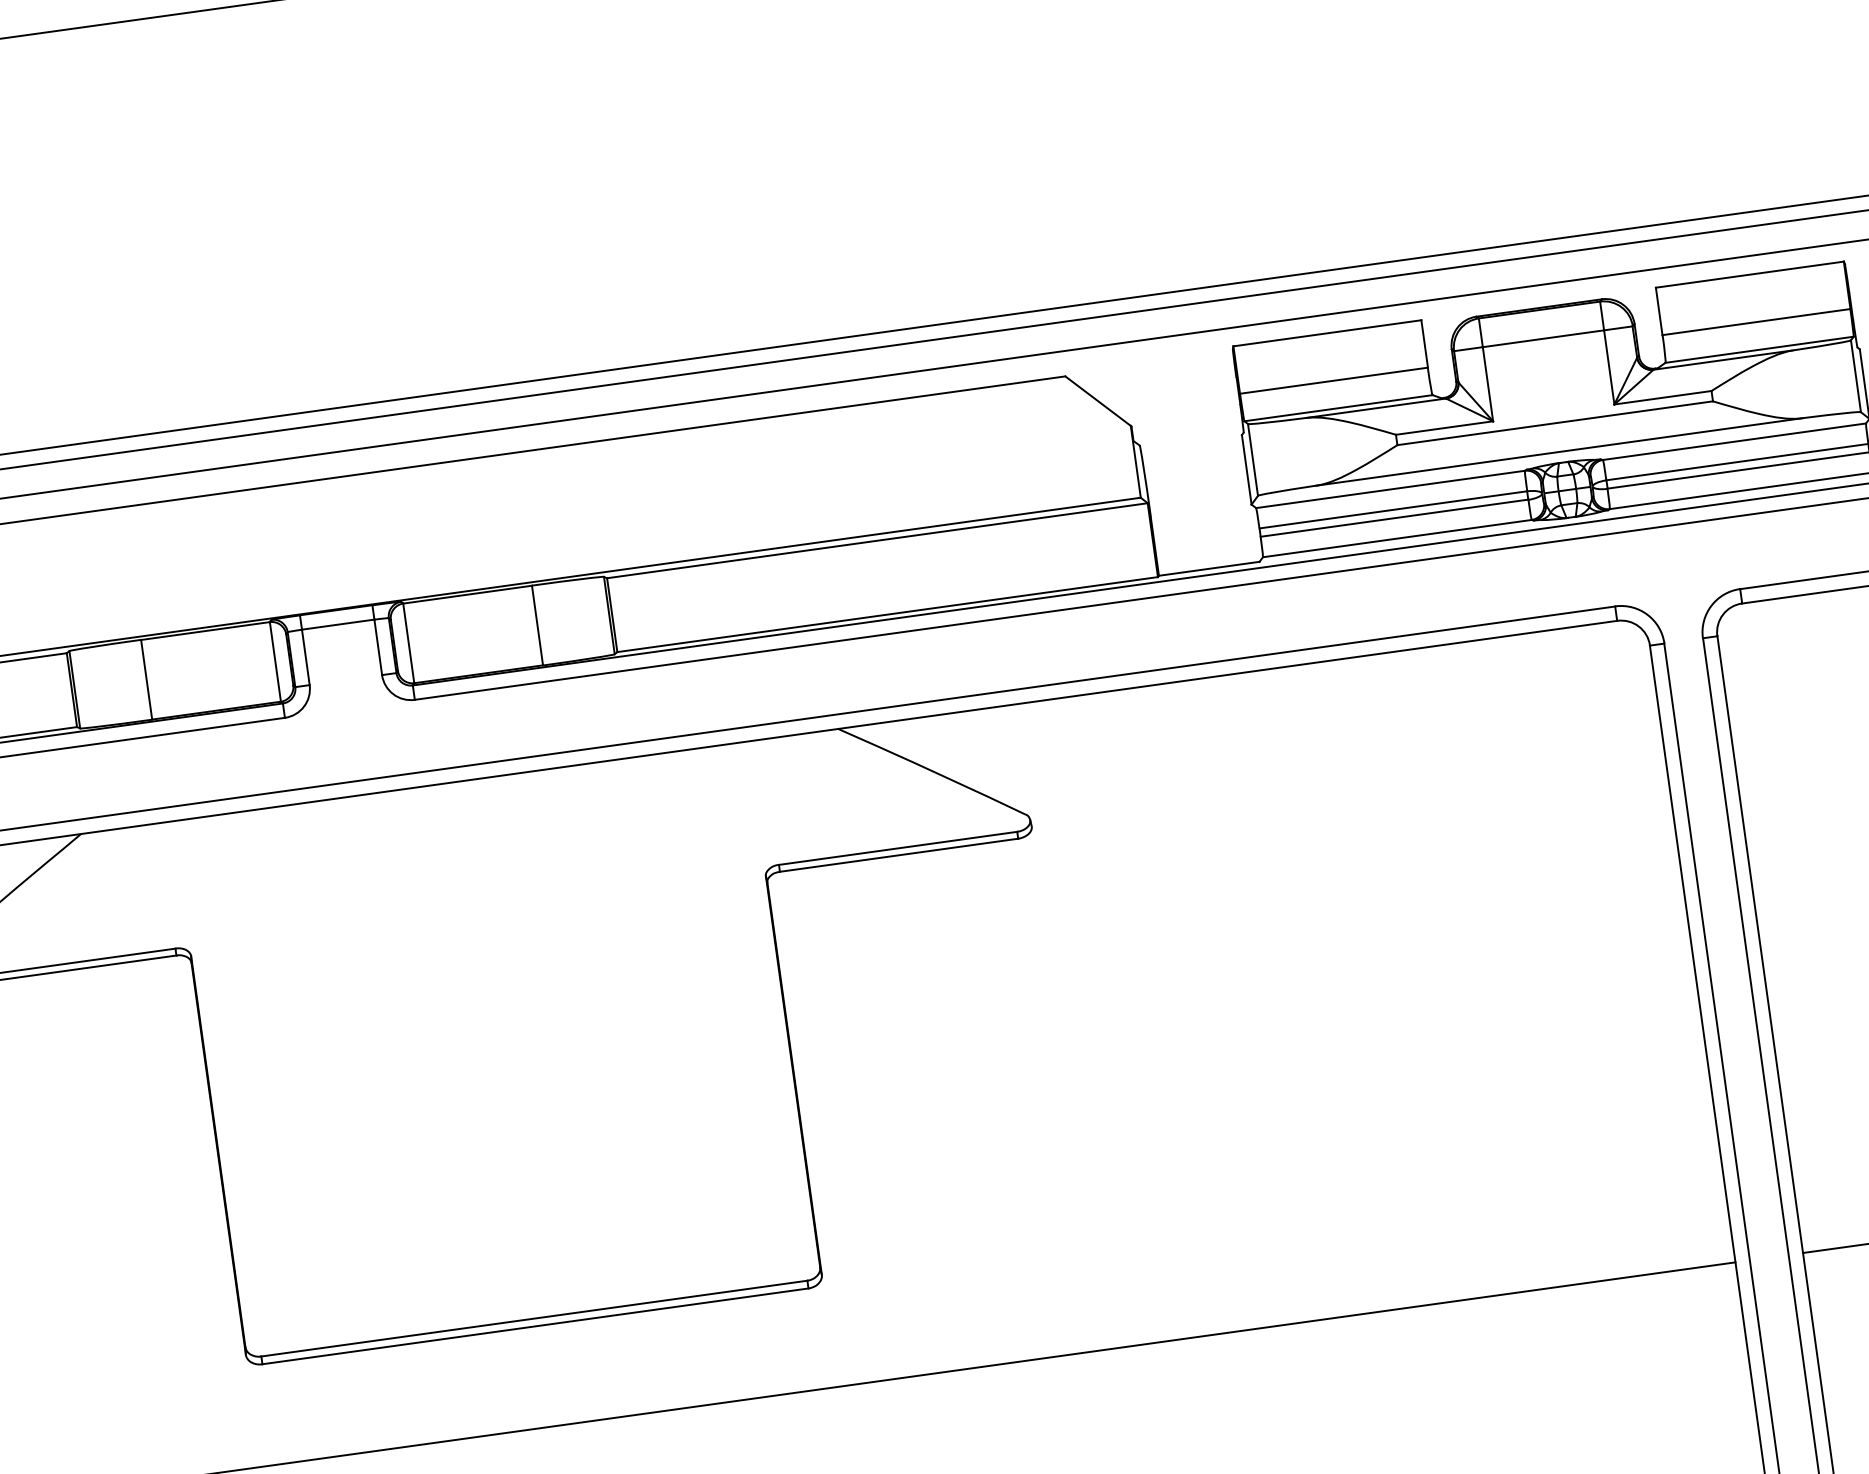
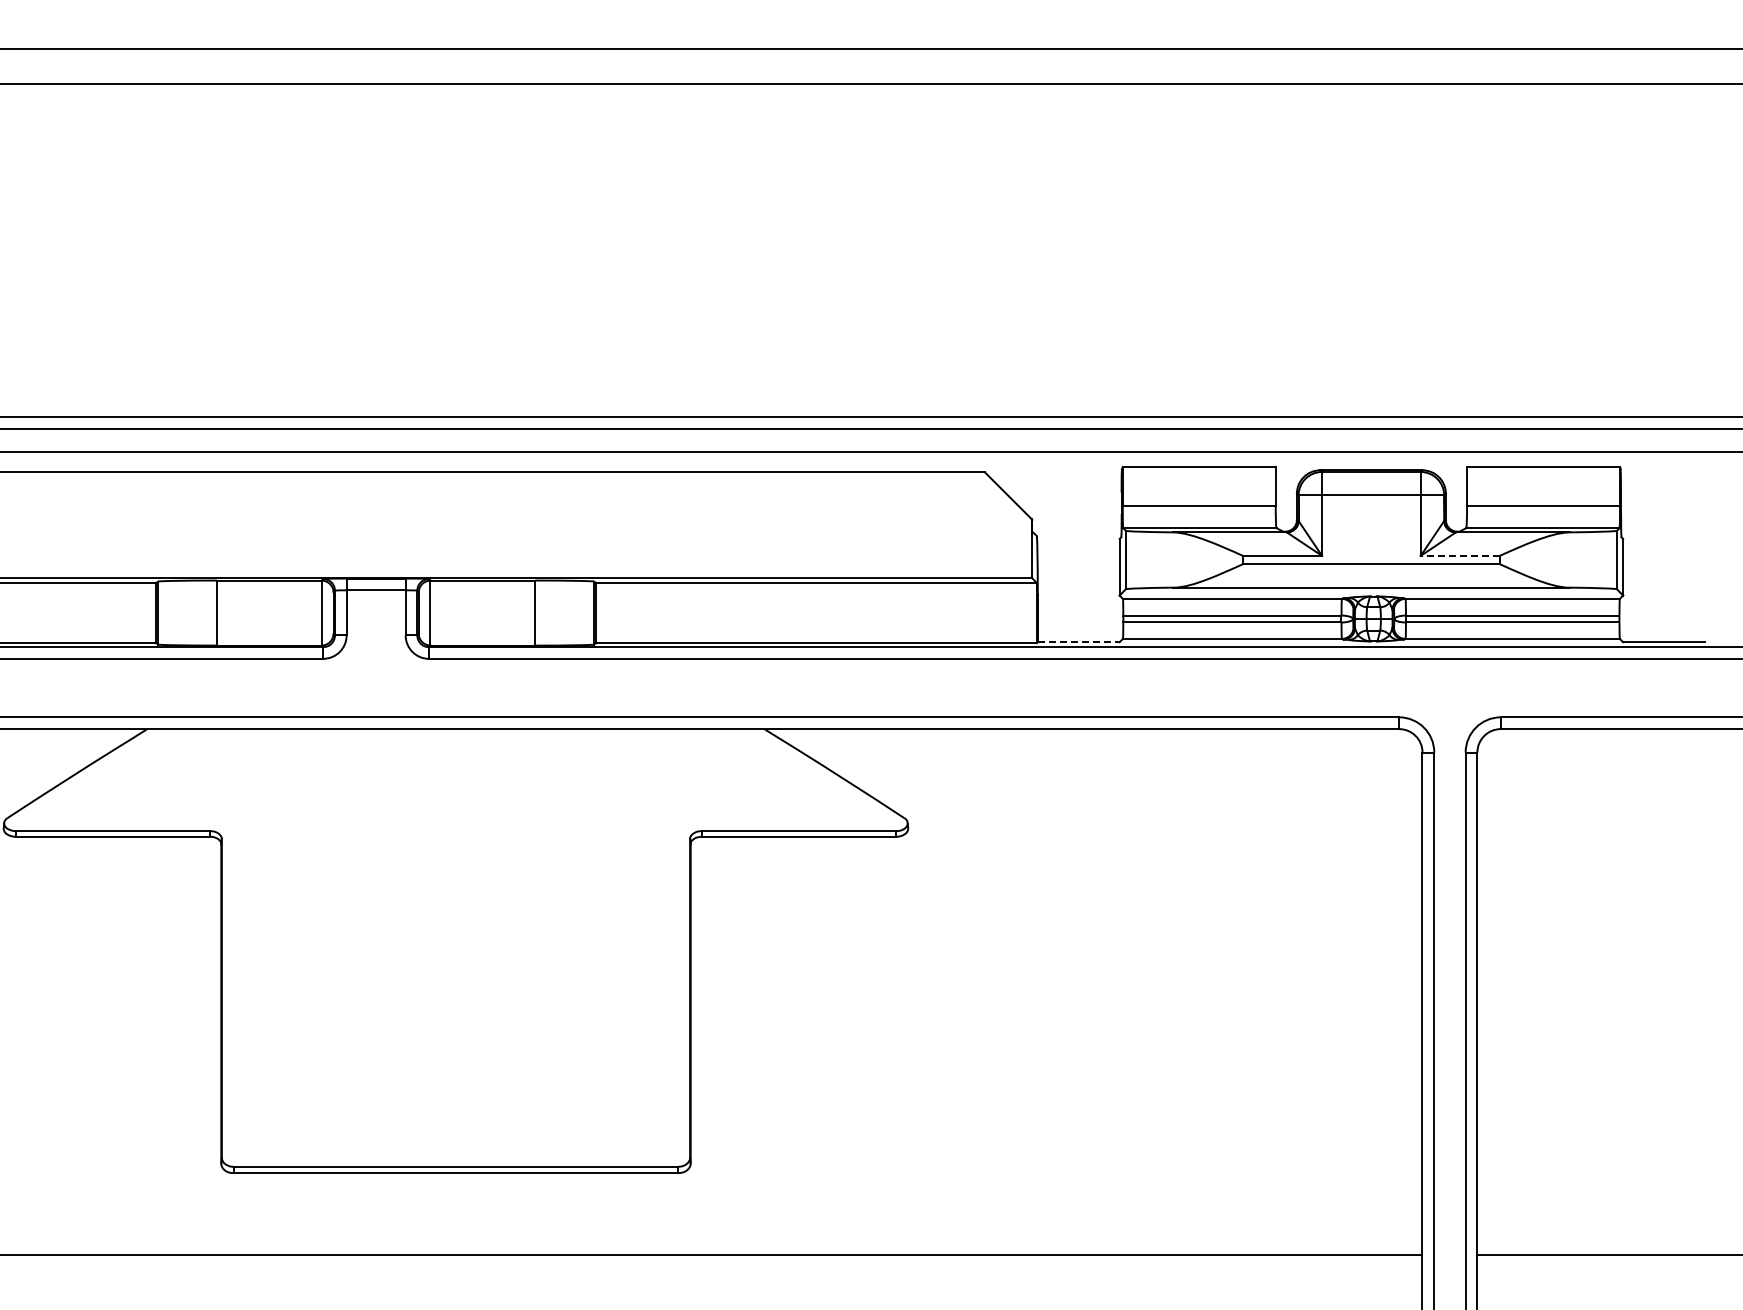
line: (1663, 397) -> (1460, 555), solid -> dashed
line: (1209, 569) -> (1078, 642), solid -> dashed

